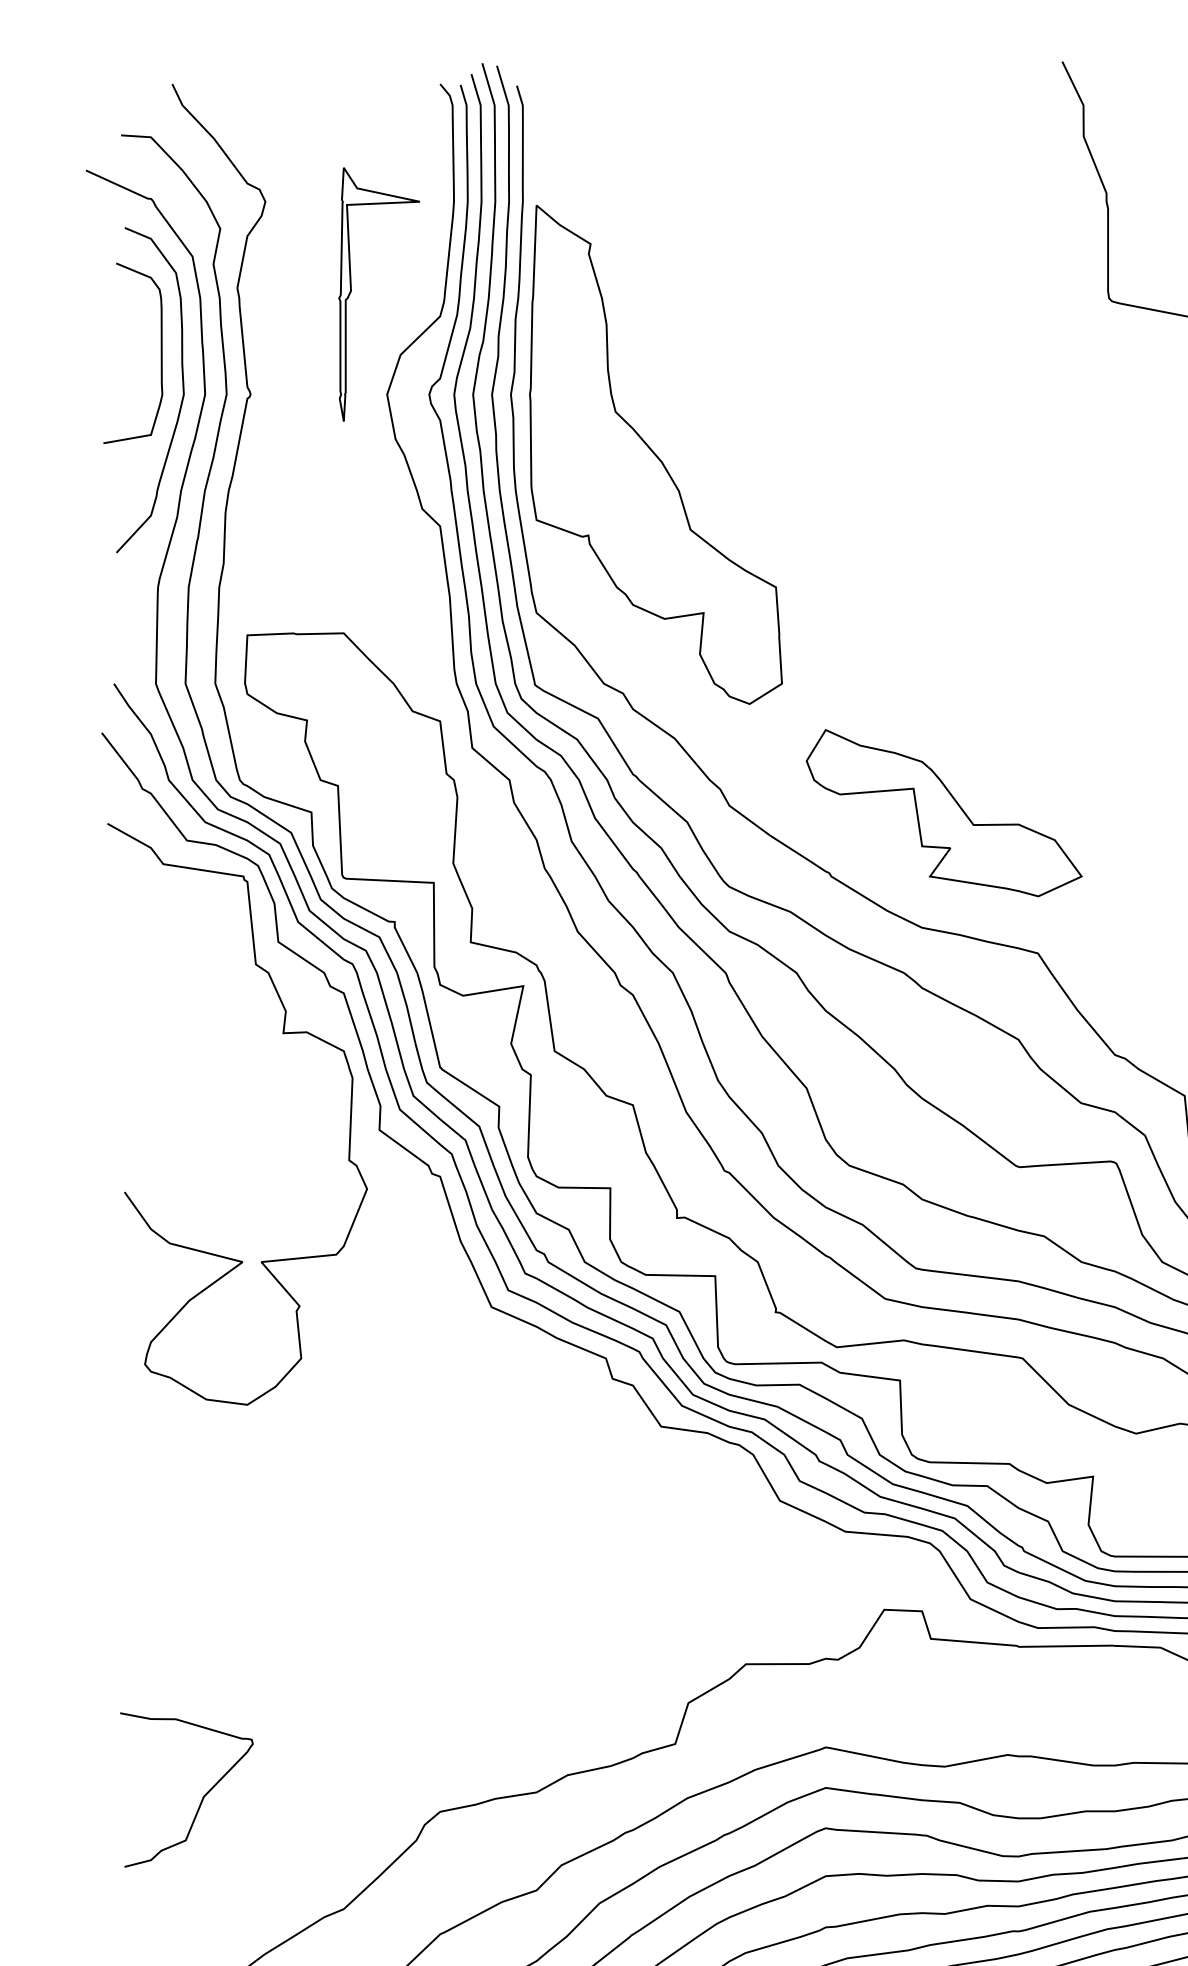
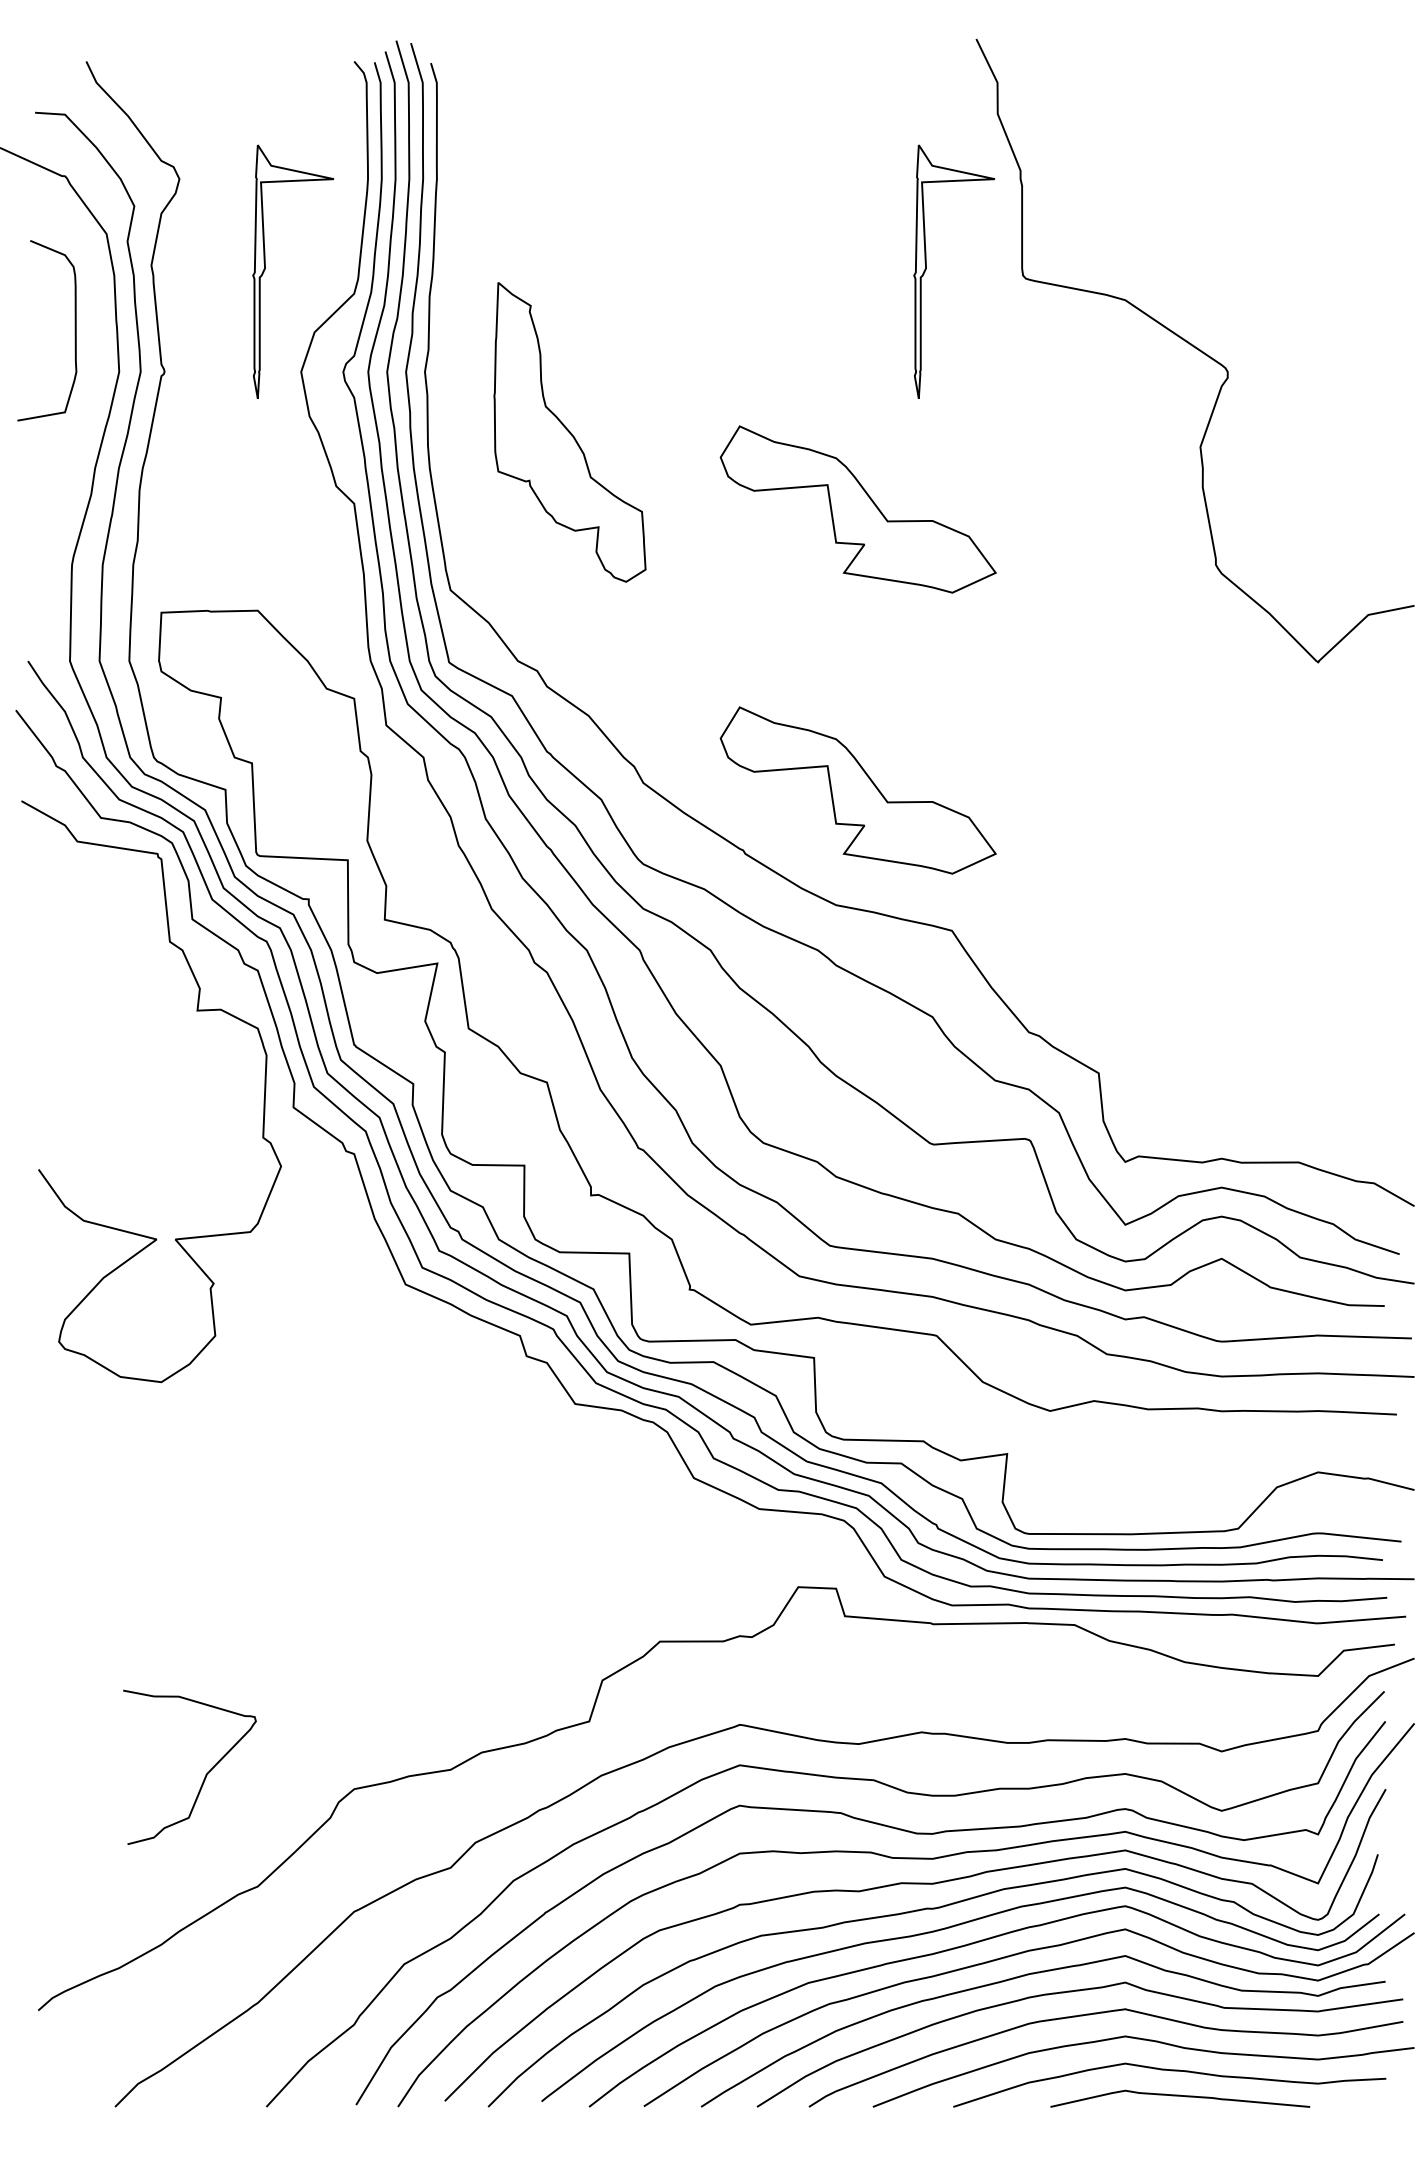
part: (1012, 293) -> (926, 270), added
curve: (182, 390) -> (96, 367), removed
part: (655, 455) -> (569, 432), size x0.6
part: (943, 532) -> (857, 509), added
curve: (202, 1797) -> (205, 1774), moved

